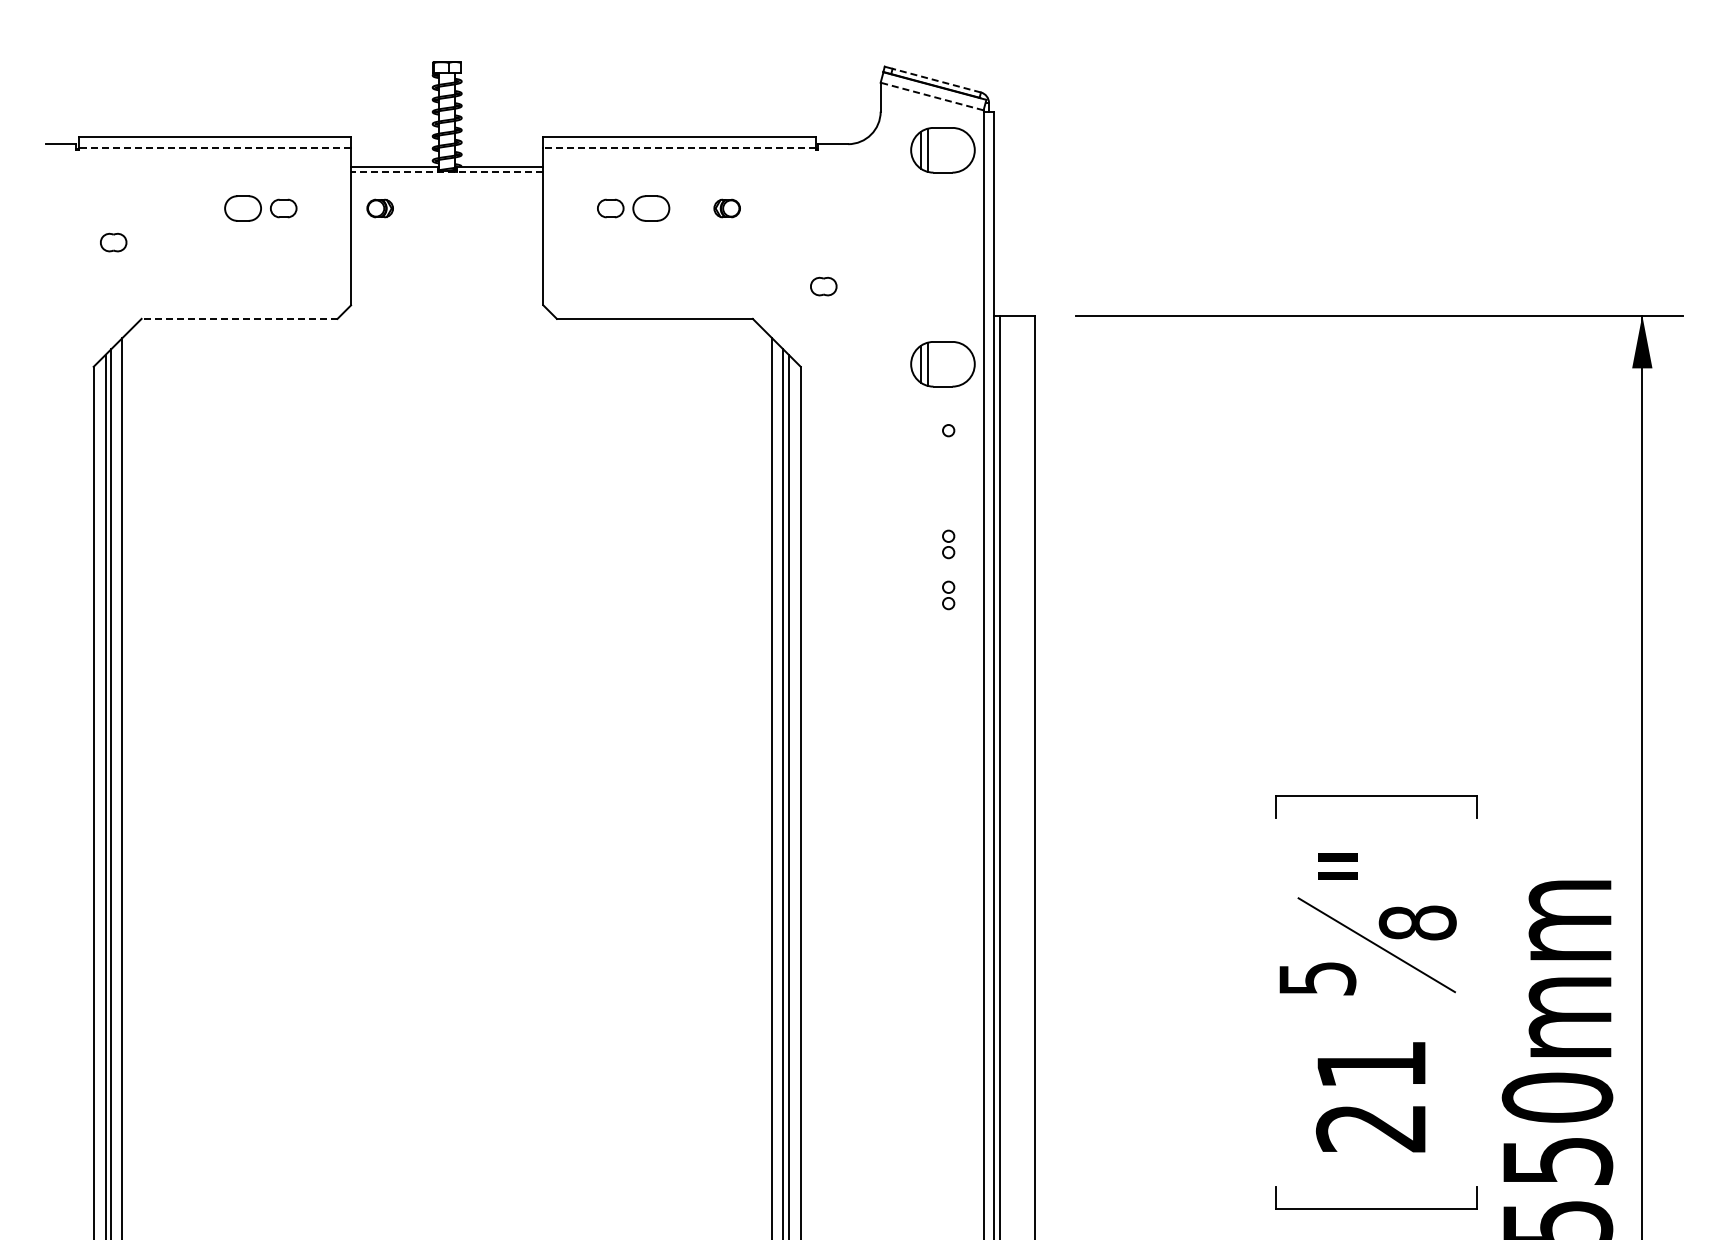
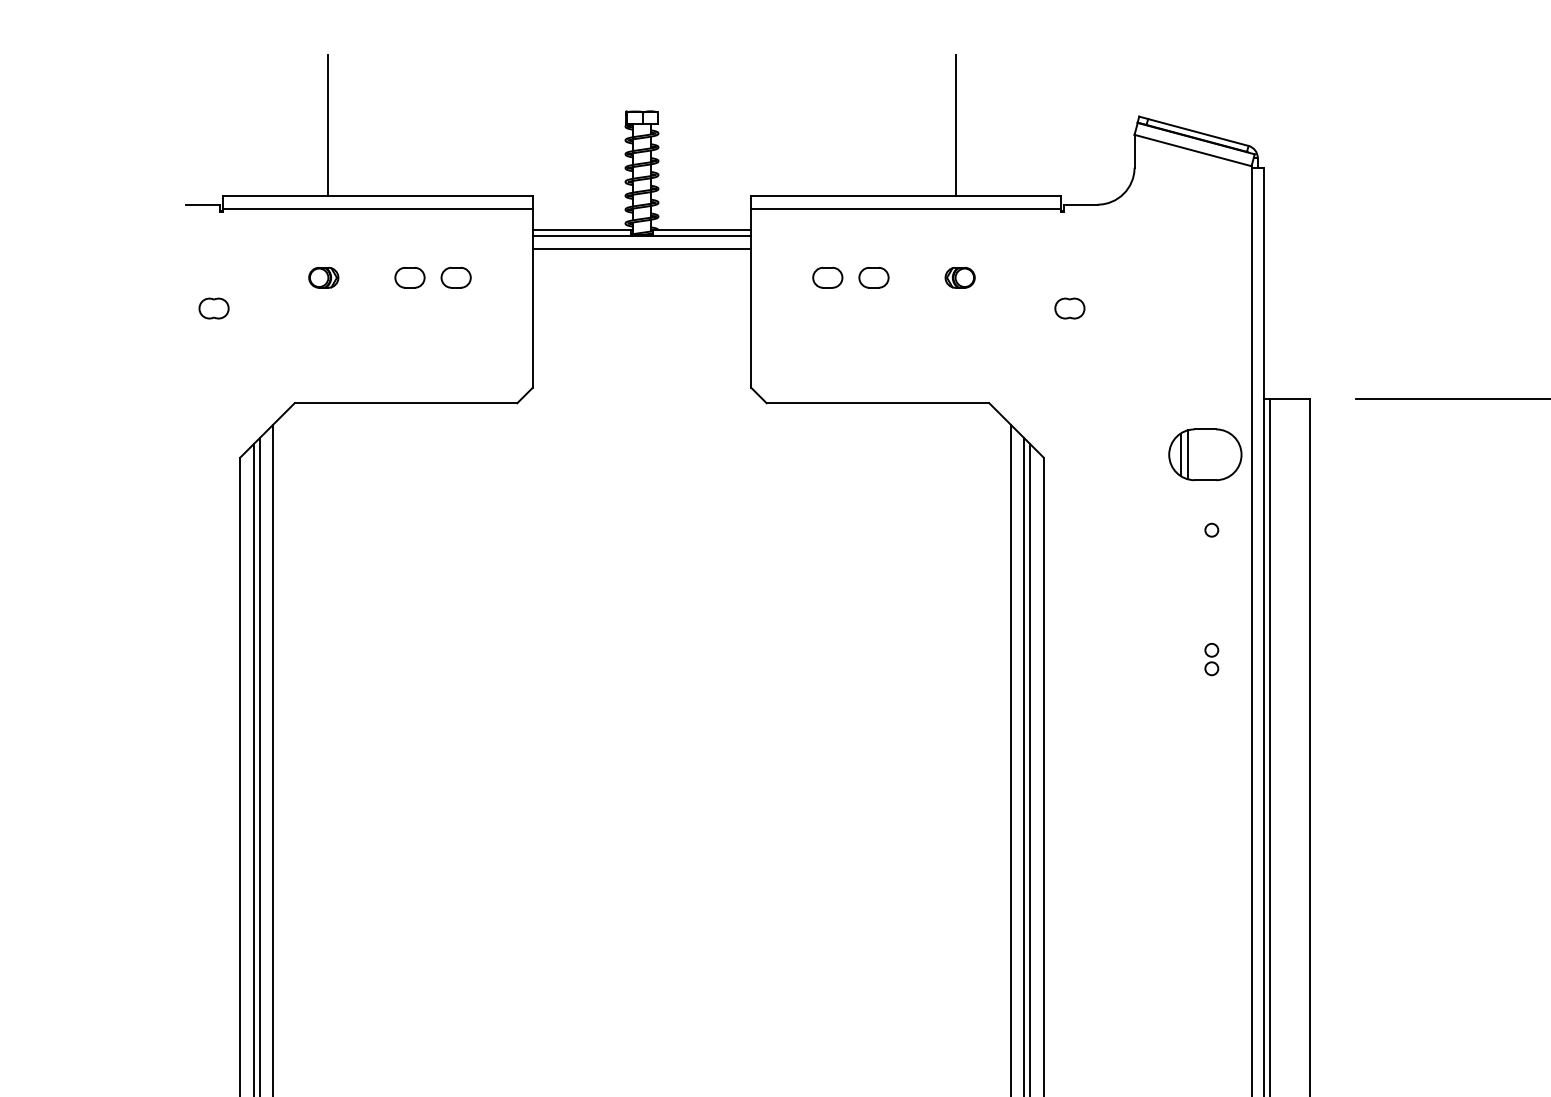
line: (170, 74) -> (327, 125), added
line: (723, 74) -> (955, 125), added
line: (936, 80) -> (1198, 132), dashed -> solid
line: (931, 96) -> (1192, 150), dashed -> solid
line: (214, 147) -> (377, 208), dashed -> solid
line: (679, 147) -> (905, 208), dashed -> solid
part: (942, 150) -> (1204, 211), removed
line: (446, 171) -> (641, 235), dashed -> solid
line: (447, 182) -> (642, 248), added
part: (242, 208) -> (409, 277), size x0.71
part: (379, 208) -> (322, 277), moved
part: (651, 208) -> (874, 277), size x0.71
part: (113, 242) -> (213, 308), moved
part: (823, 286) -> (1069, 308), moved
line: (239, 318) -> (405, 402), dashed -> solid
part: (948, 595) -> (1211, 717), removed

